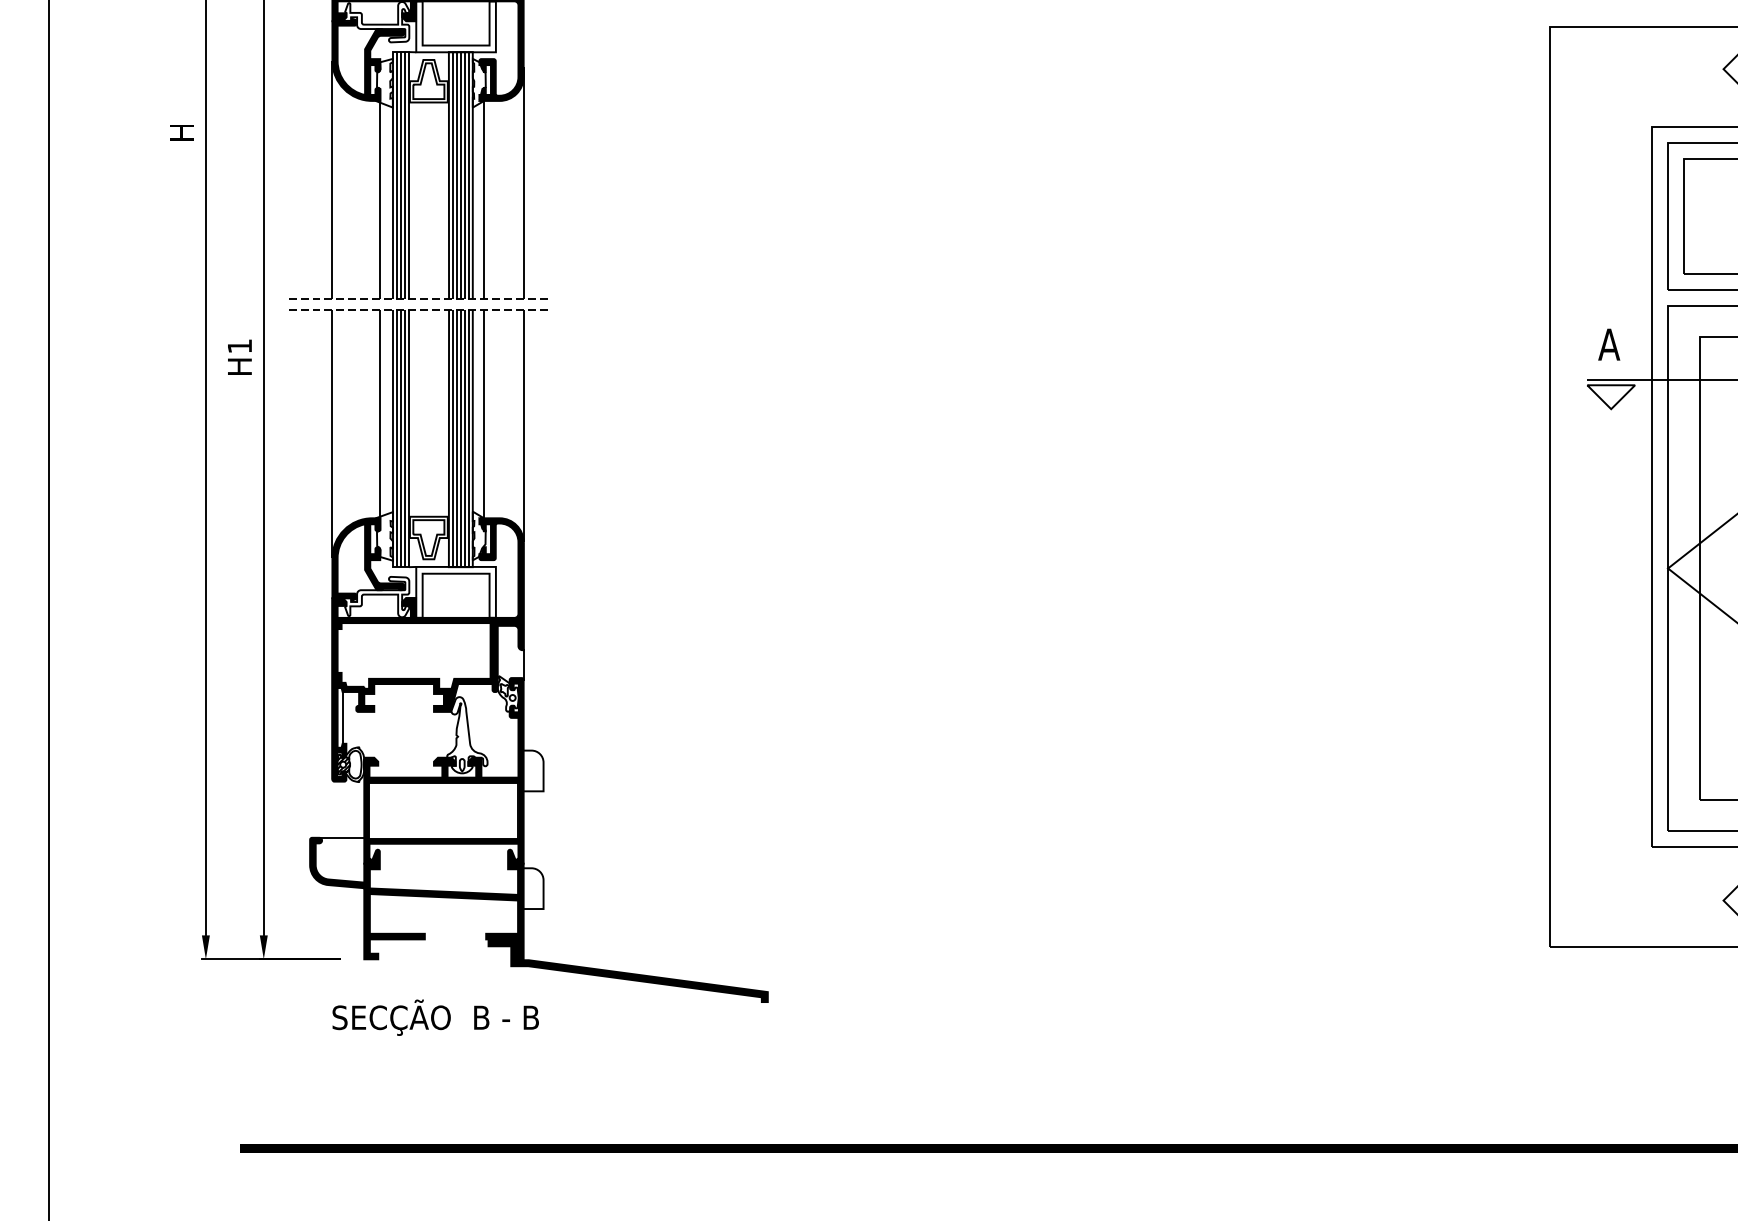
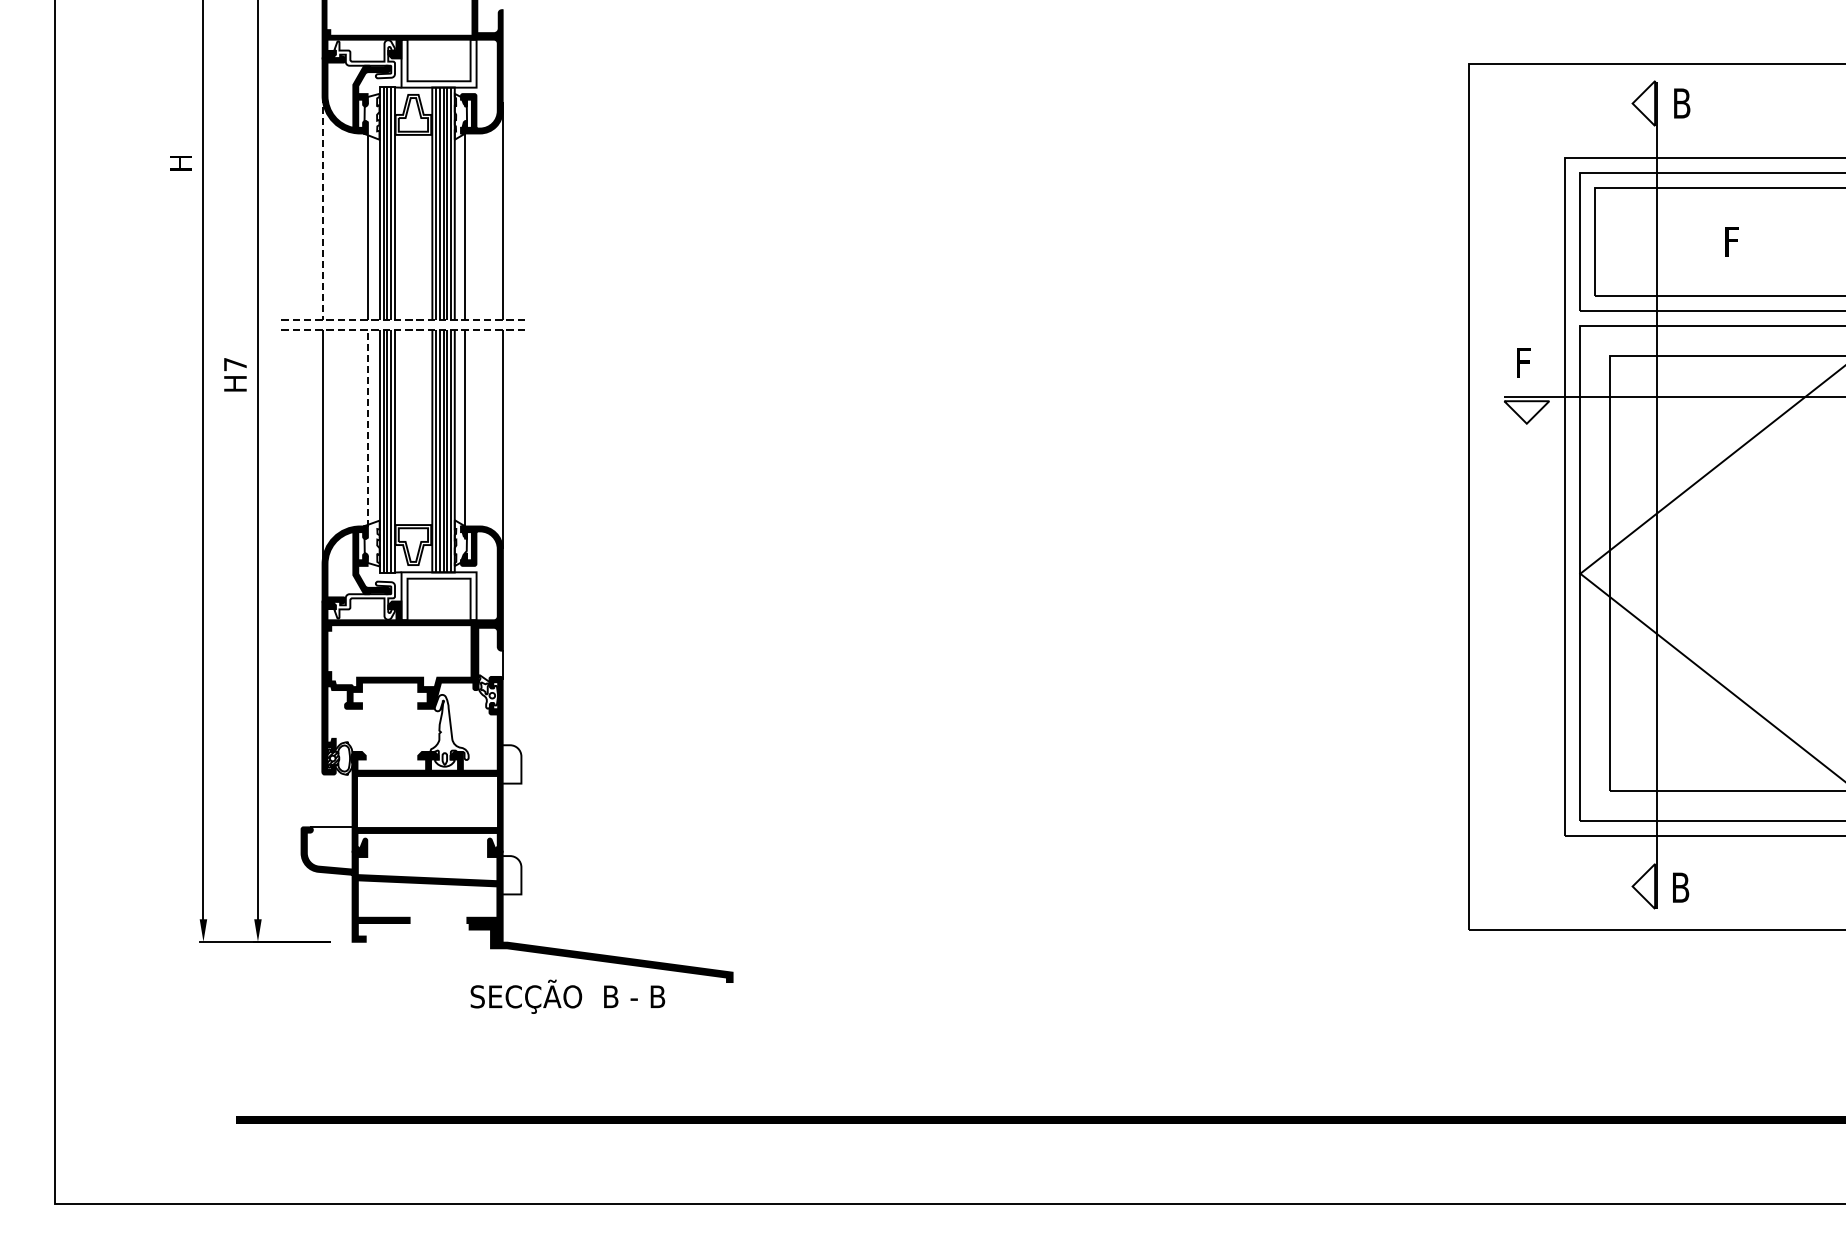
line: (332, 179) -> (322, 207), solid -> dashed
text: (1608, 344) -> (1524, 362), A -> F
text: (239, 346) -> (235, 364), H1 -> H7
line: (380, 413) -> (367, 427), solid -> dashed
line: (342, 717) -> (332, 714), removed
text: (435, 1017) -> (567, 996), moved

